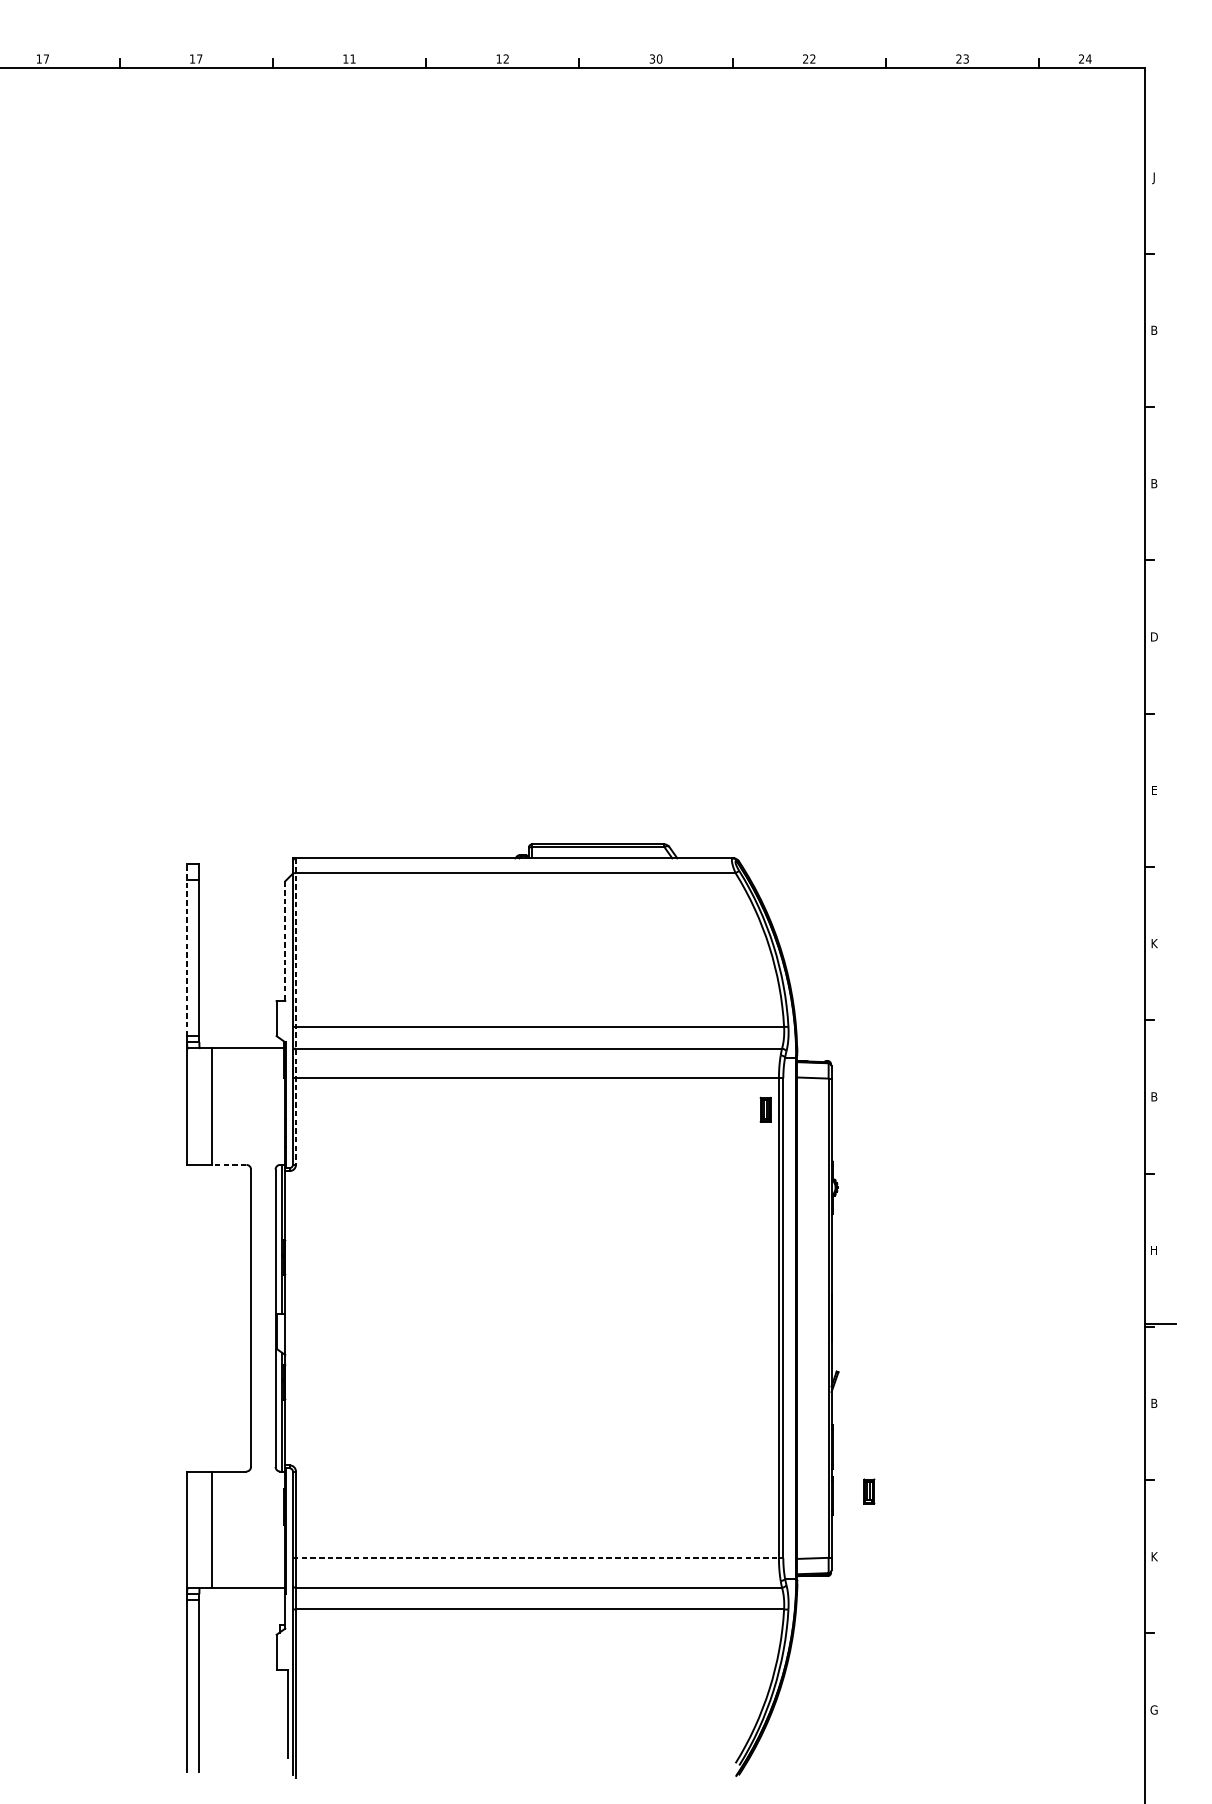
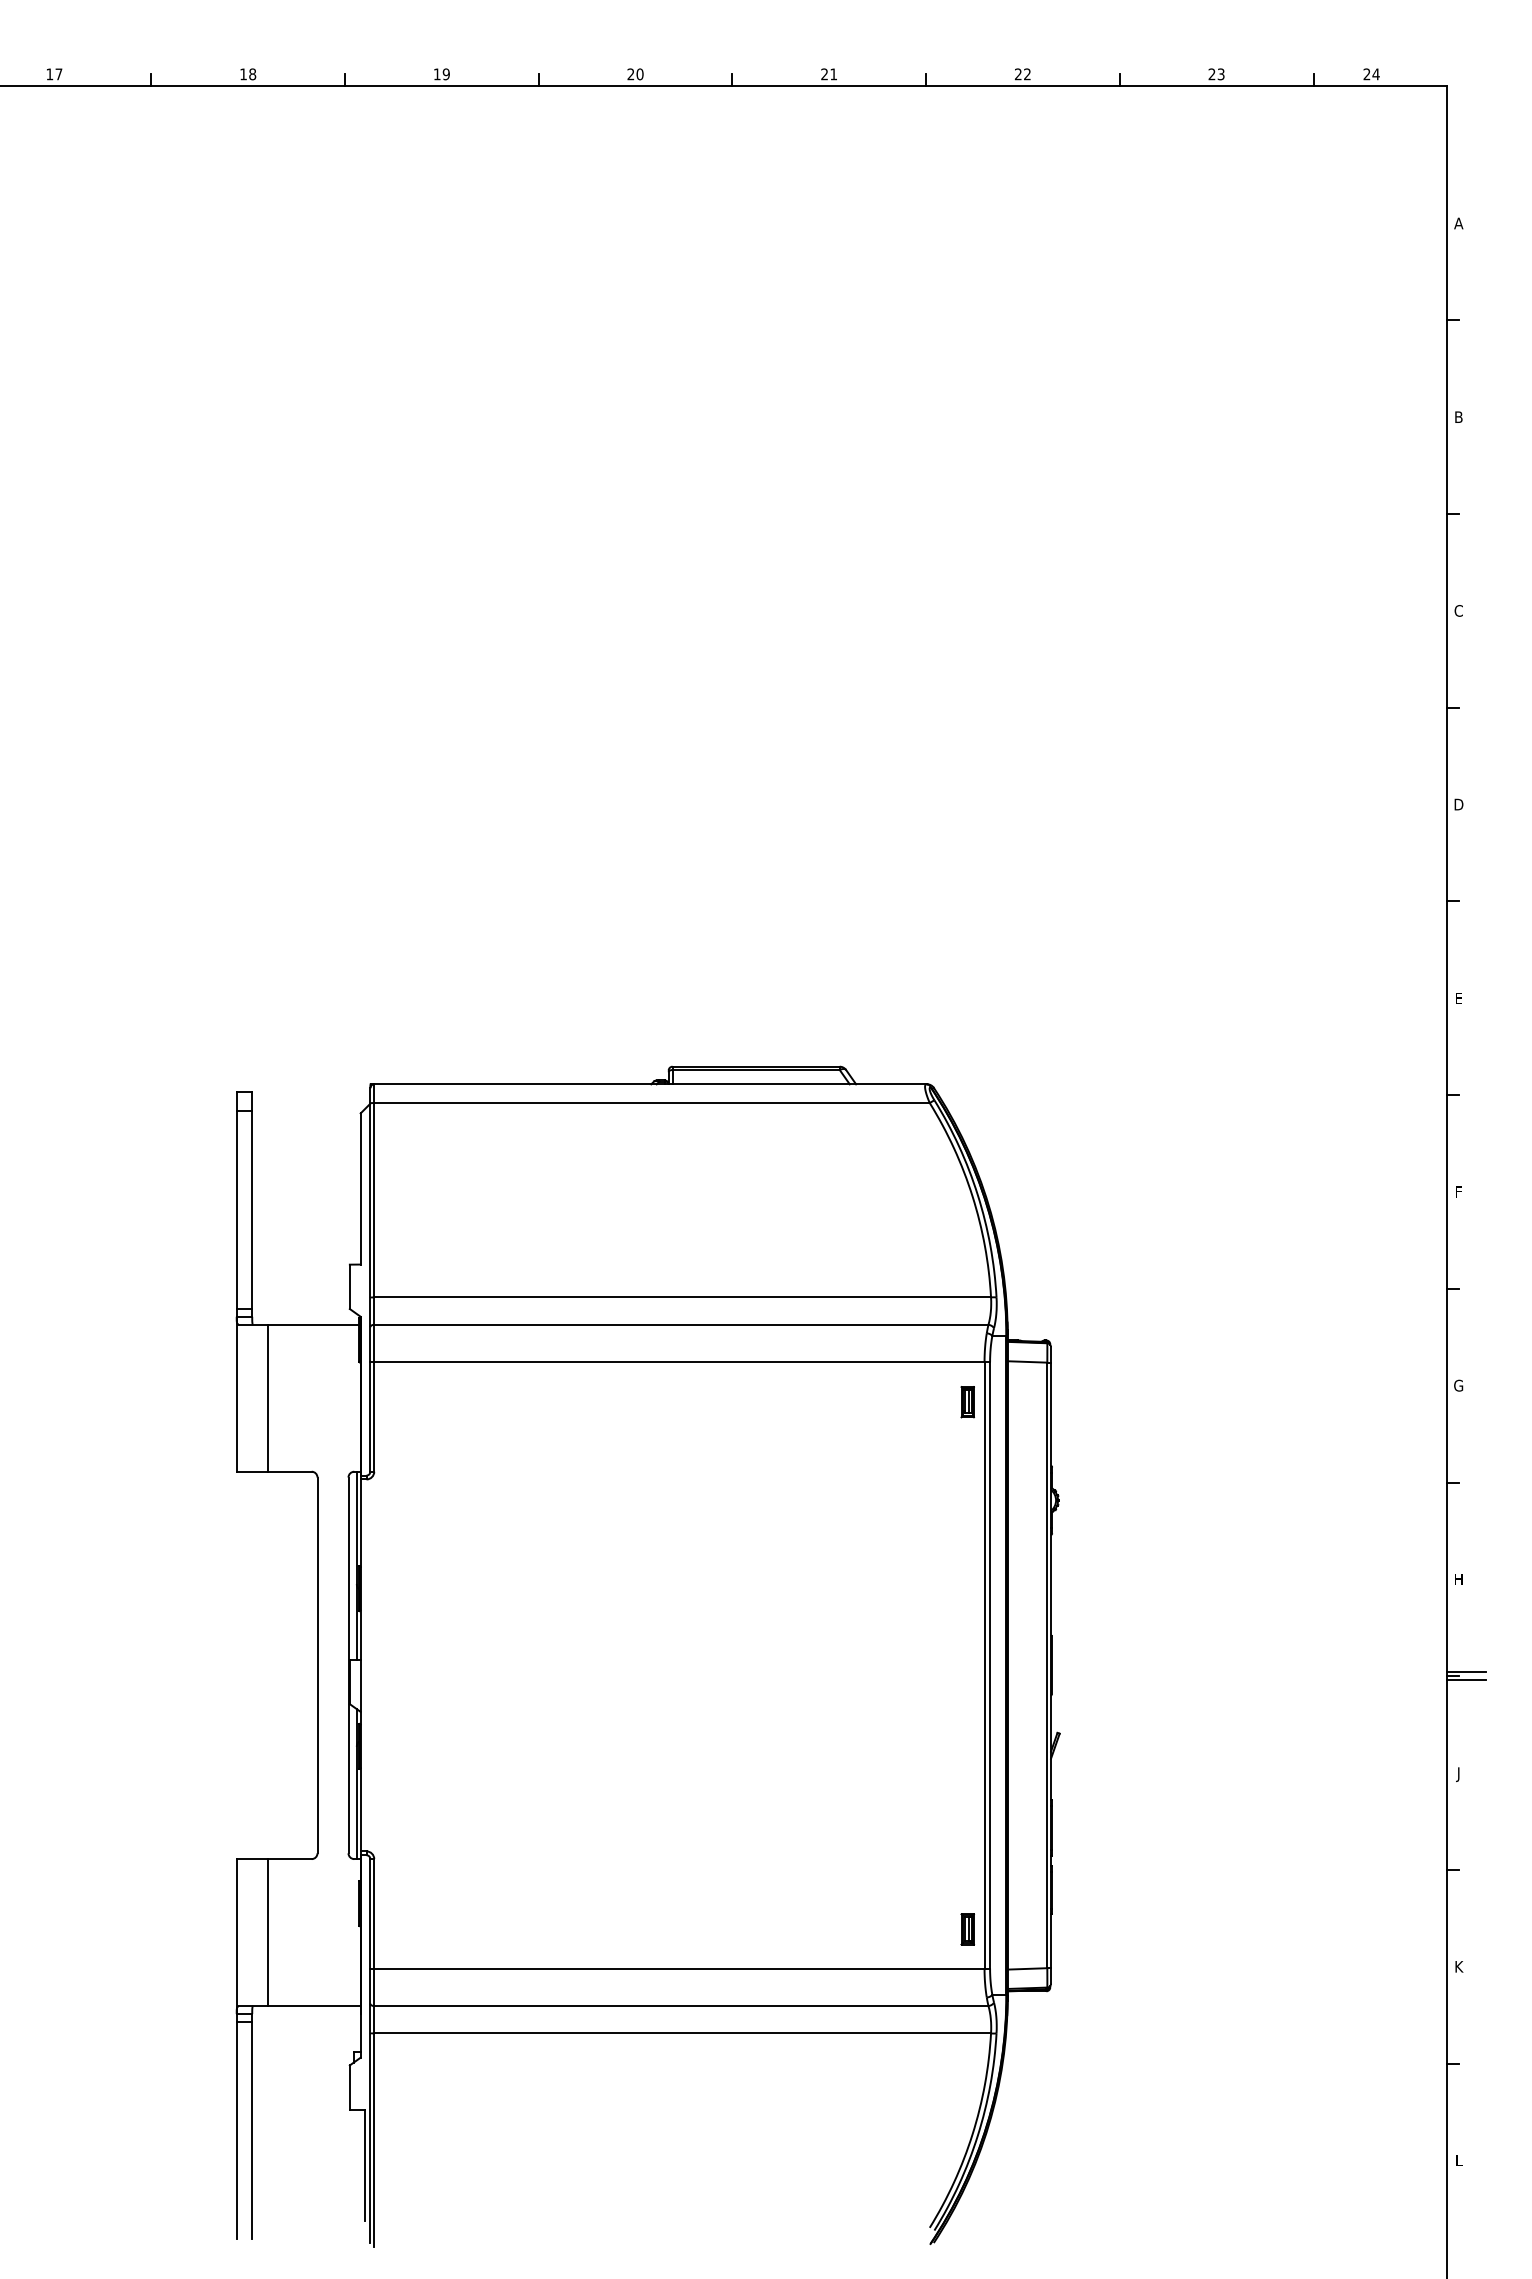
text: (199, 59) -> (252, 74), 17 -> 18
text: (352, 59) -> (445, 74), 11 -> 19
text: (502, 59) -> (635, 74), 12 -> 20
text: (656, 59) -> (829, 74), 30 -> 21
text: (1154, 178) -> (1458, 225), J -> A
text: (1154, 483) -> (1458, 610), B -> C
line: (285, 940) -> (360, 1188), dashed -> solid
text: (1154, 943) -> (1459, 1191), K -> F
line: (186, 950) -> (236, 1200), dashed -> solid
line: (296, 1012) -> (374, 1278), dashed -> solid
text: (1154, 1096) -> (1458, 1385), B -> G
line: (228, 1164) -> (289, 1471), dashed -> solid
line: (1160, 1330) -> (1466, 1680), added
text: (1154, 1404) -> (1458, 1774), B -> J
part: (869, 1491) -> (967, 1929), moved
line: (538, 1558) -> (680, 1968), dashed -> solid
text: (1154, 1710) -> (1458, 2160), G -> L

